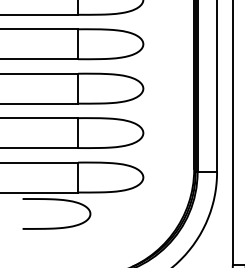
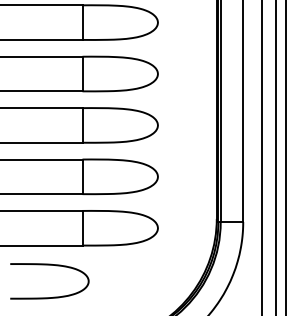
curve: (60, 227) -> (53, 296), moved

